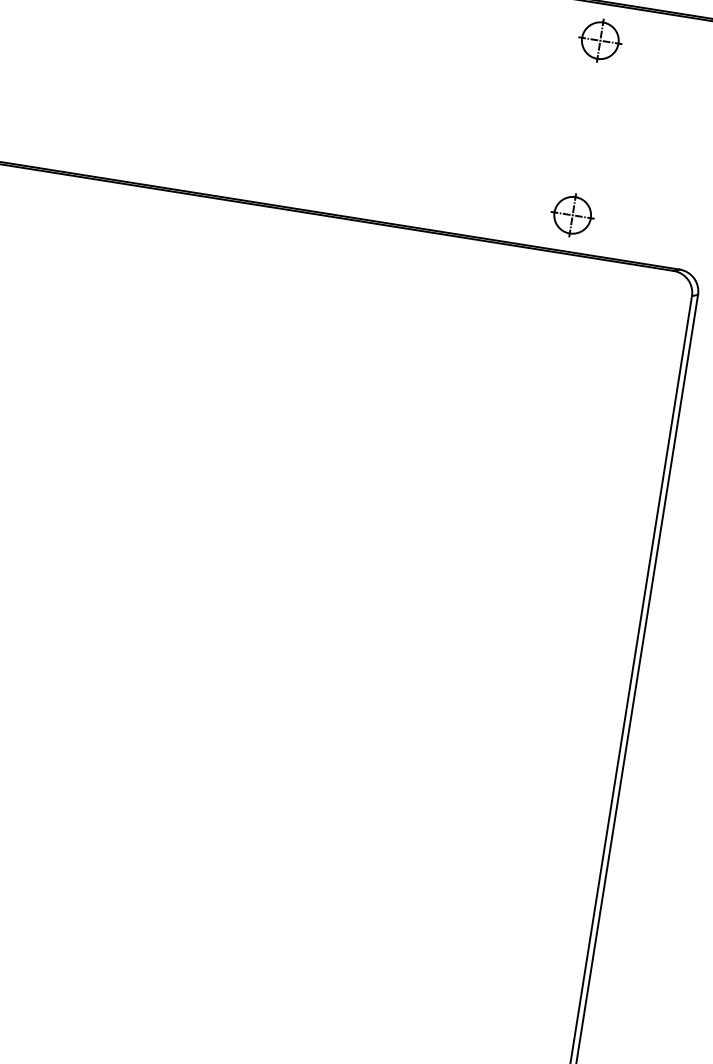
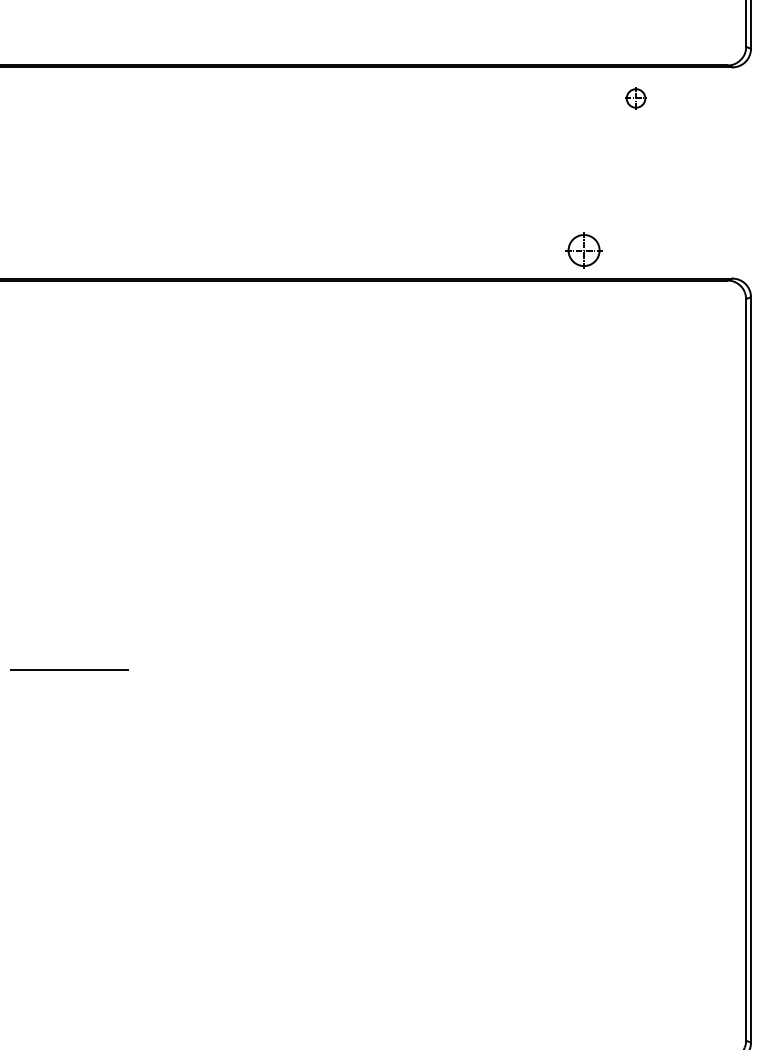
part: (599, 40) -> (635, 98), size x0.6
part: (571, 215) -> (583, 250), moved

